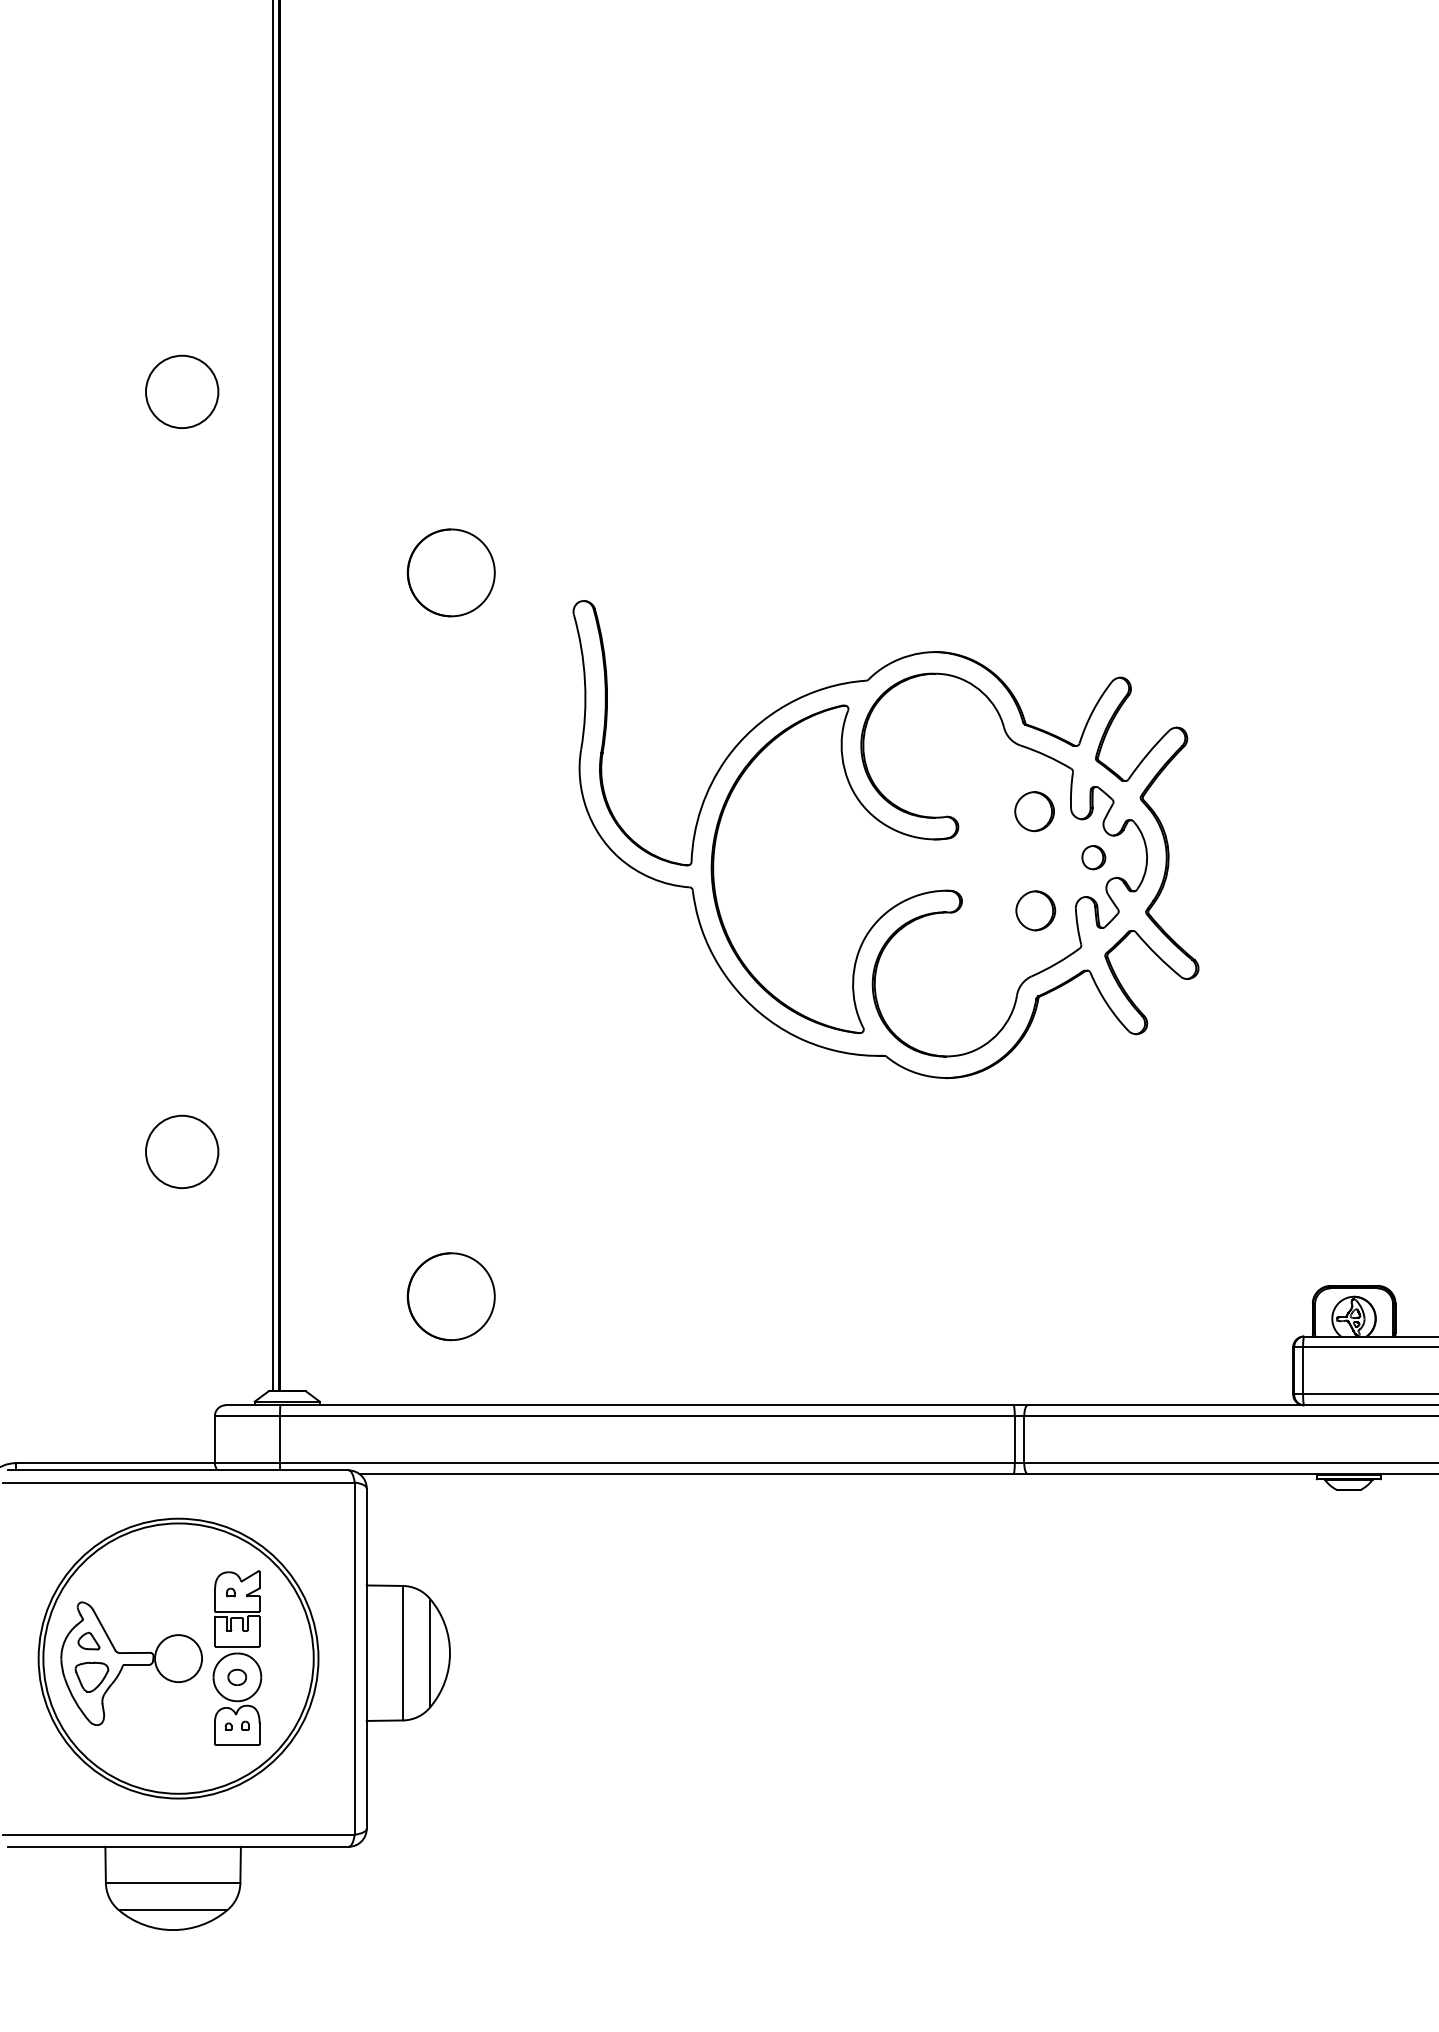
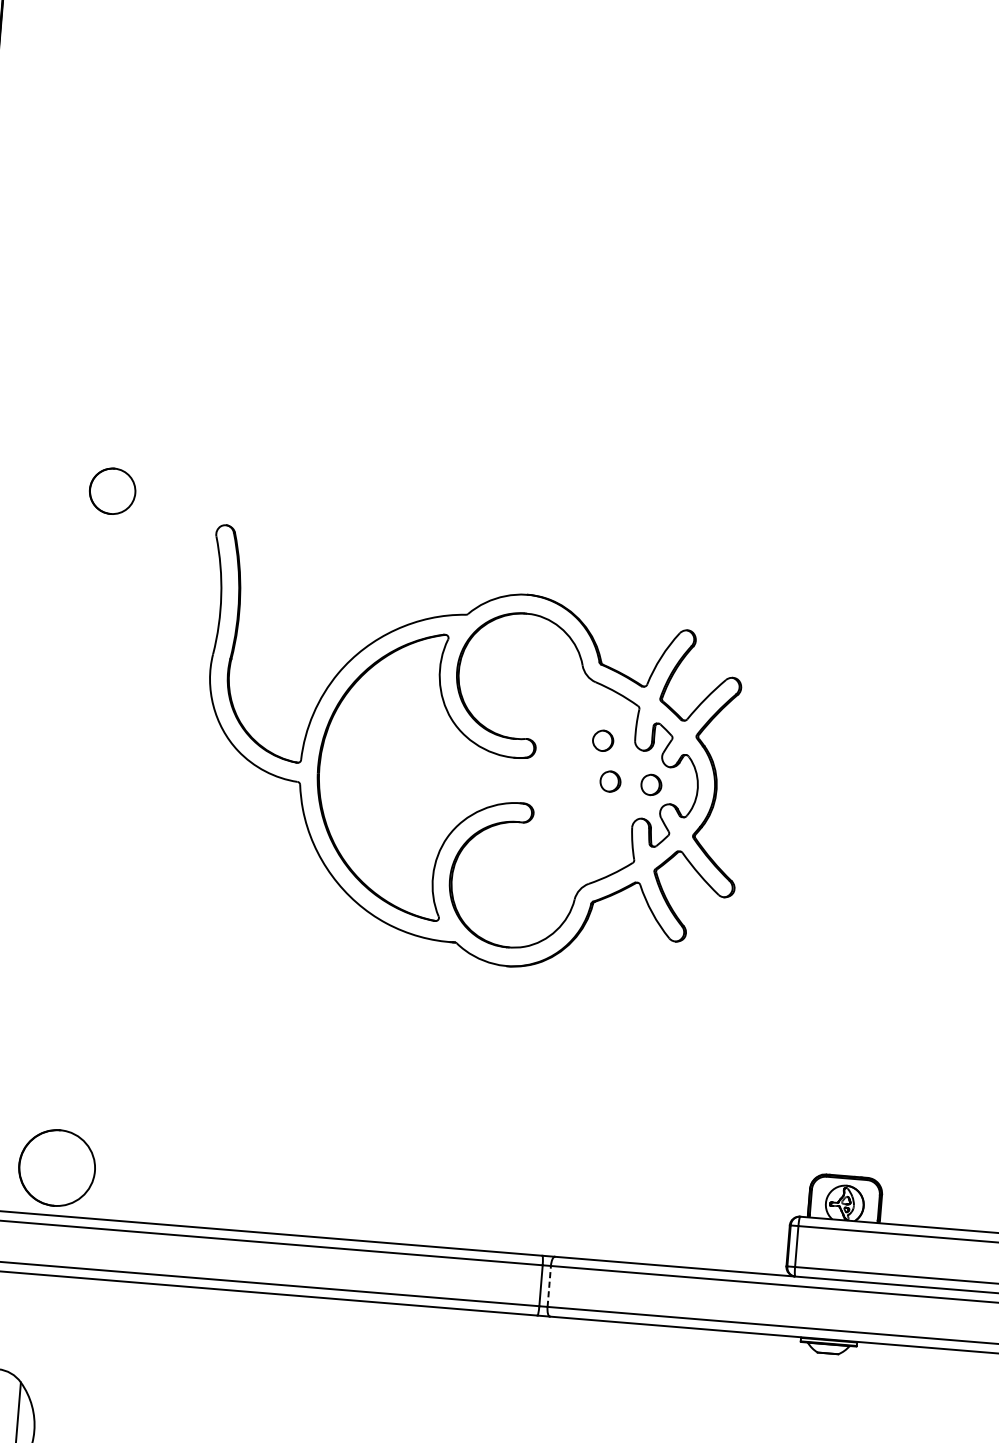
part: (450, 572) -> (112, 490), size x0.6
part: (1034, 811) -> (603, 740), size x0.6
part: (1046, 857) -> (610, 781), added
part: (1035, 910) -> (596, 826), removed
part: (450, 1296) -> (56, 1167), moved
line: (1024, 1439) -> (549, 1286), solid -> dashed

